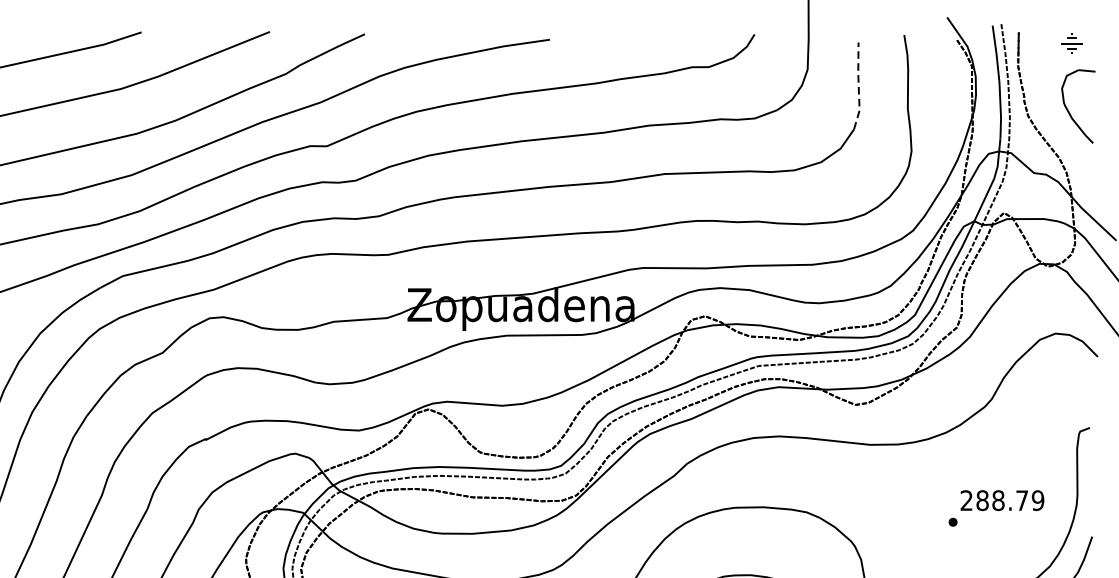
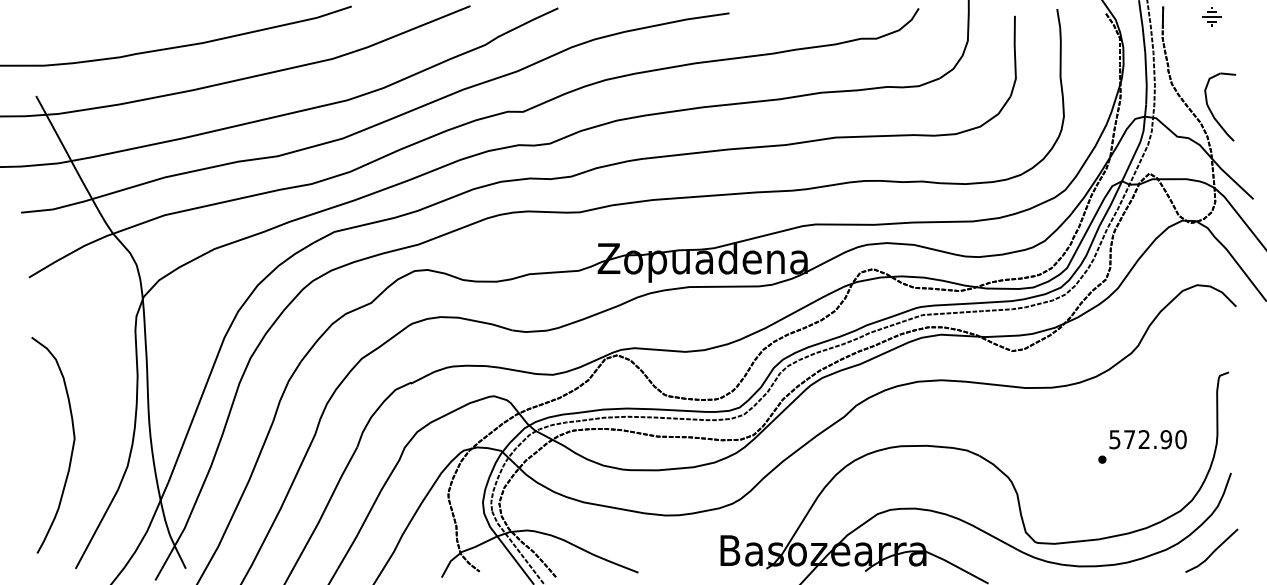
line: (859, 85) -> (1015, 55), dashed -> solid
part: (1068, 110) -> (1211, 110), moved
text: (1001, 500) -> (1147, 439), 288.79 -> 572.90

